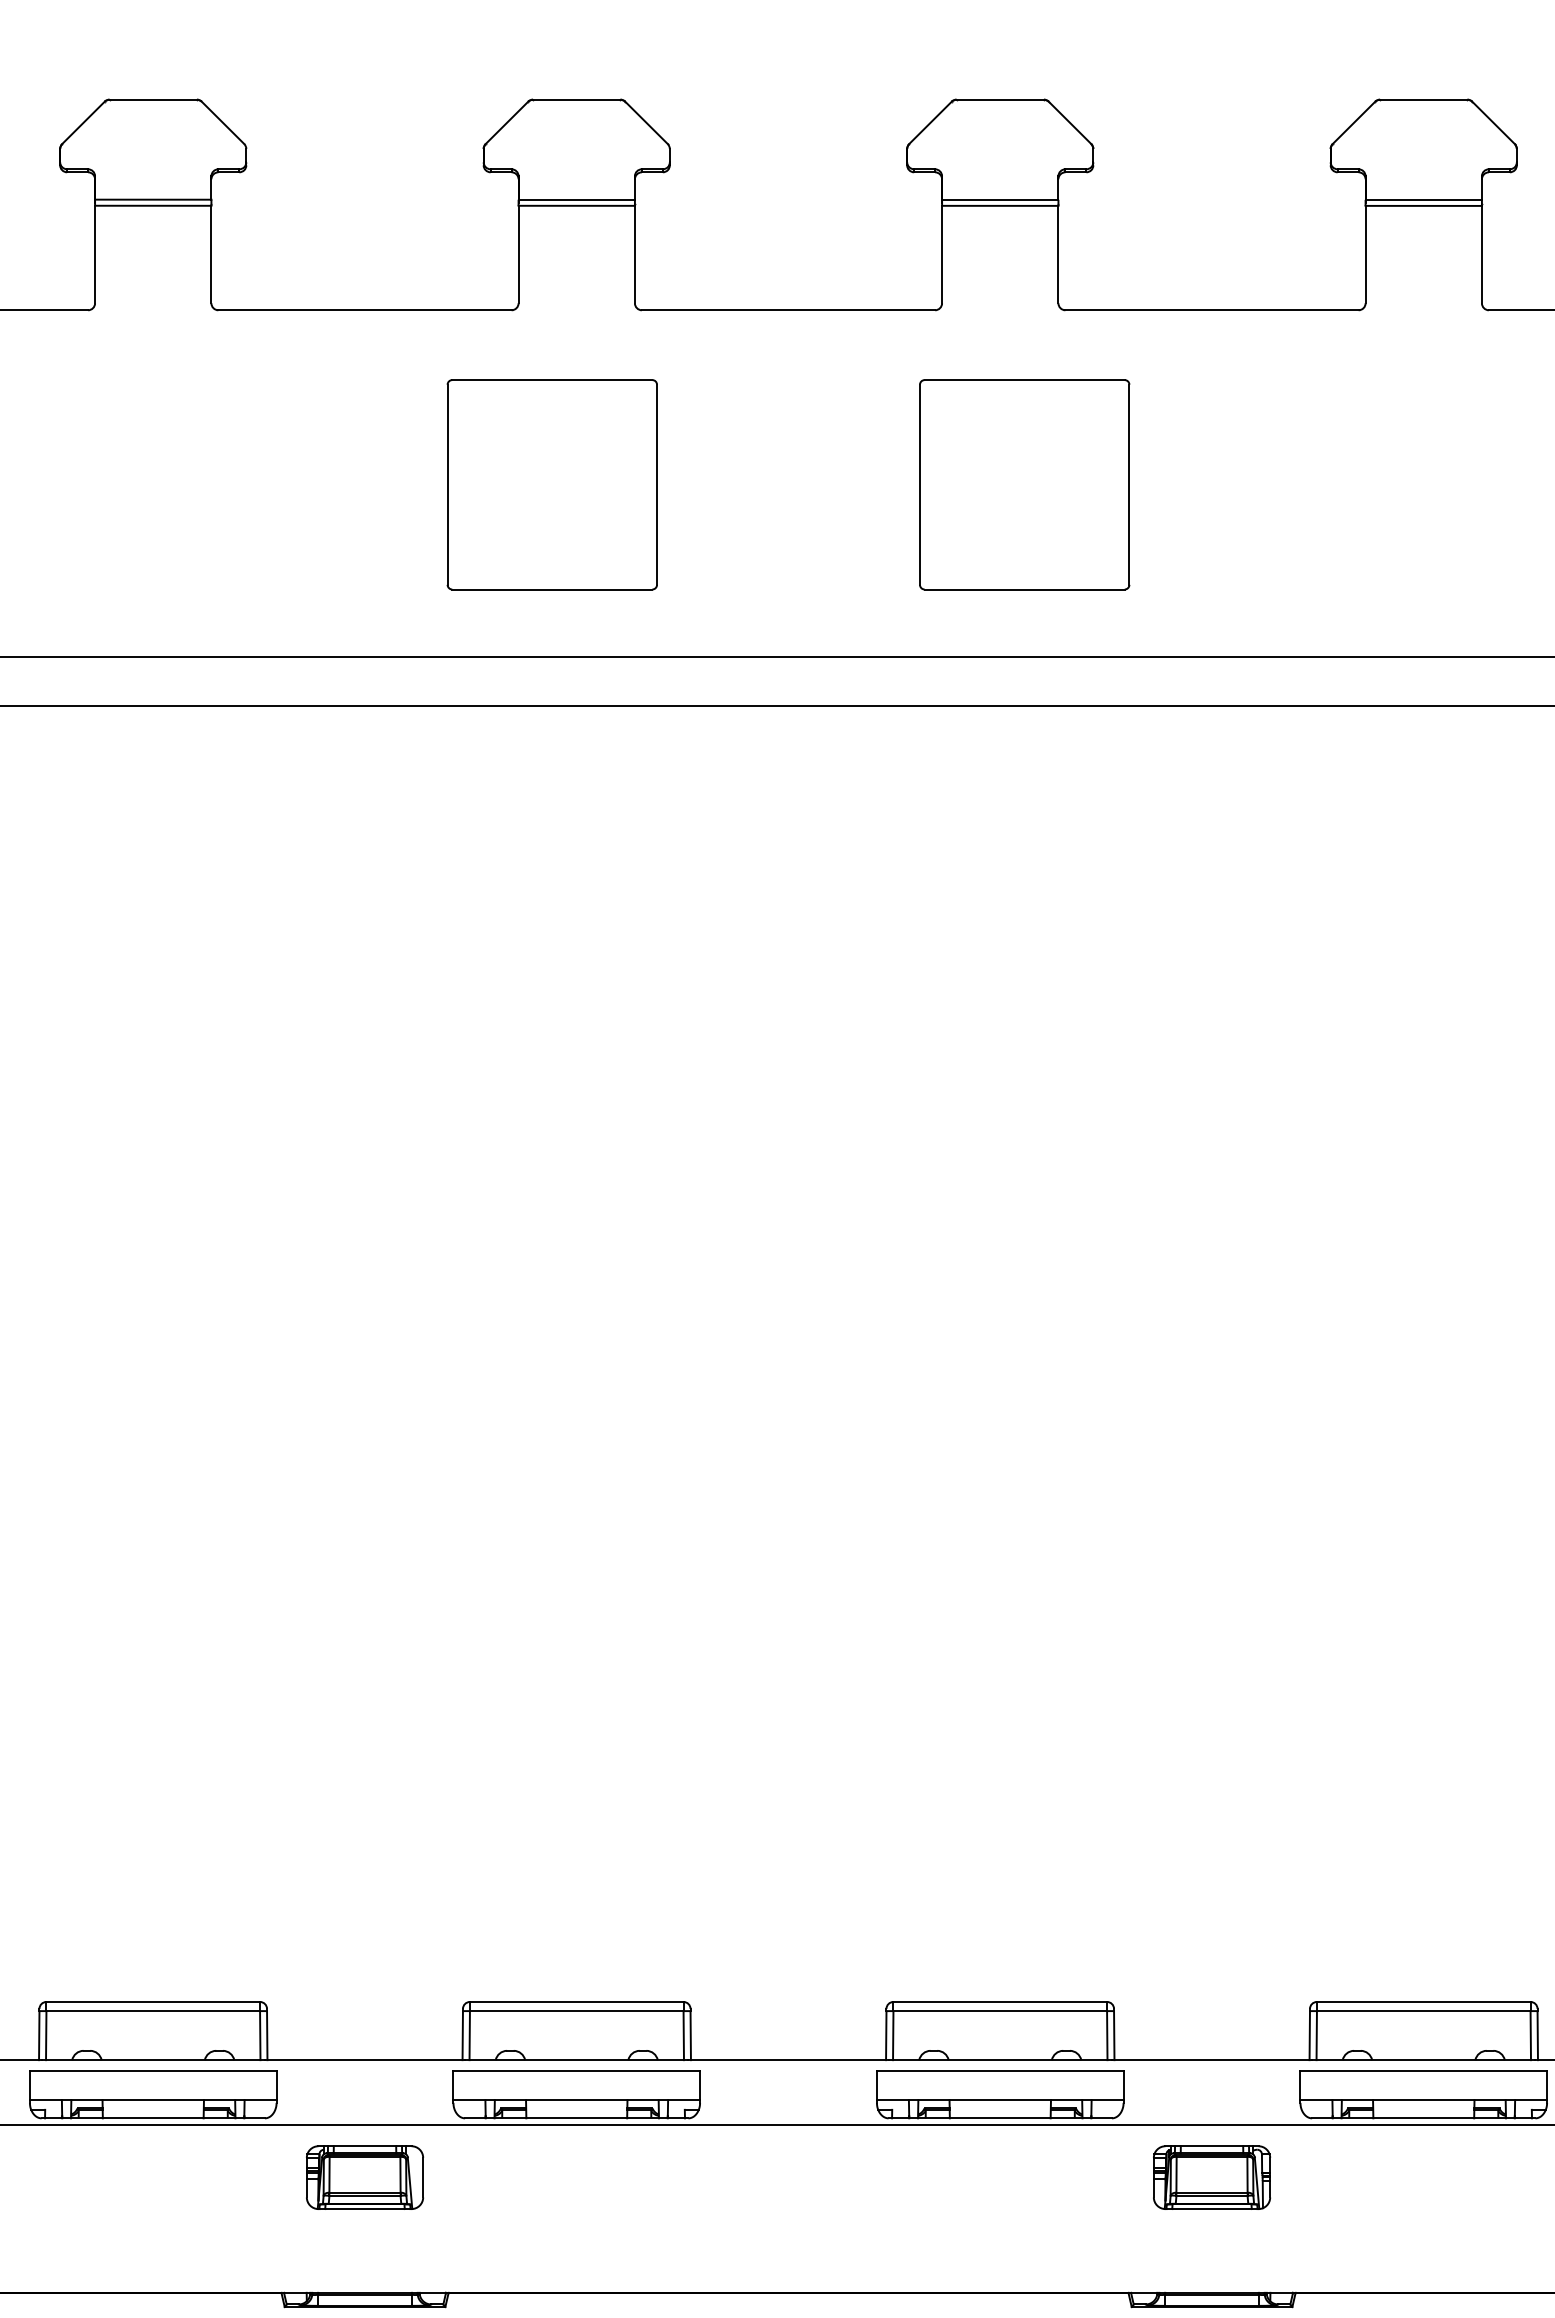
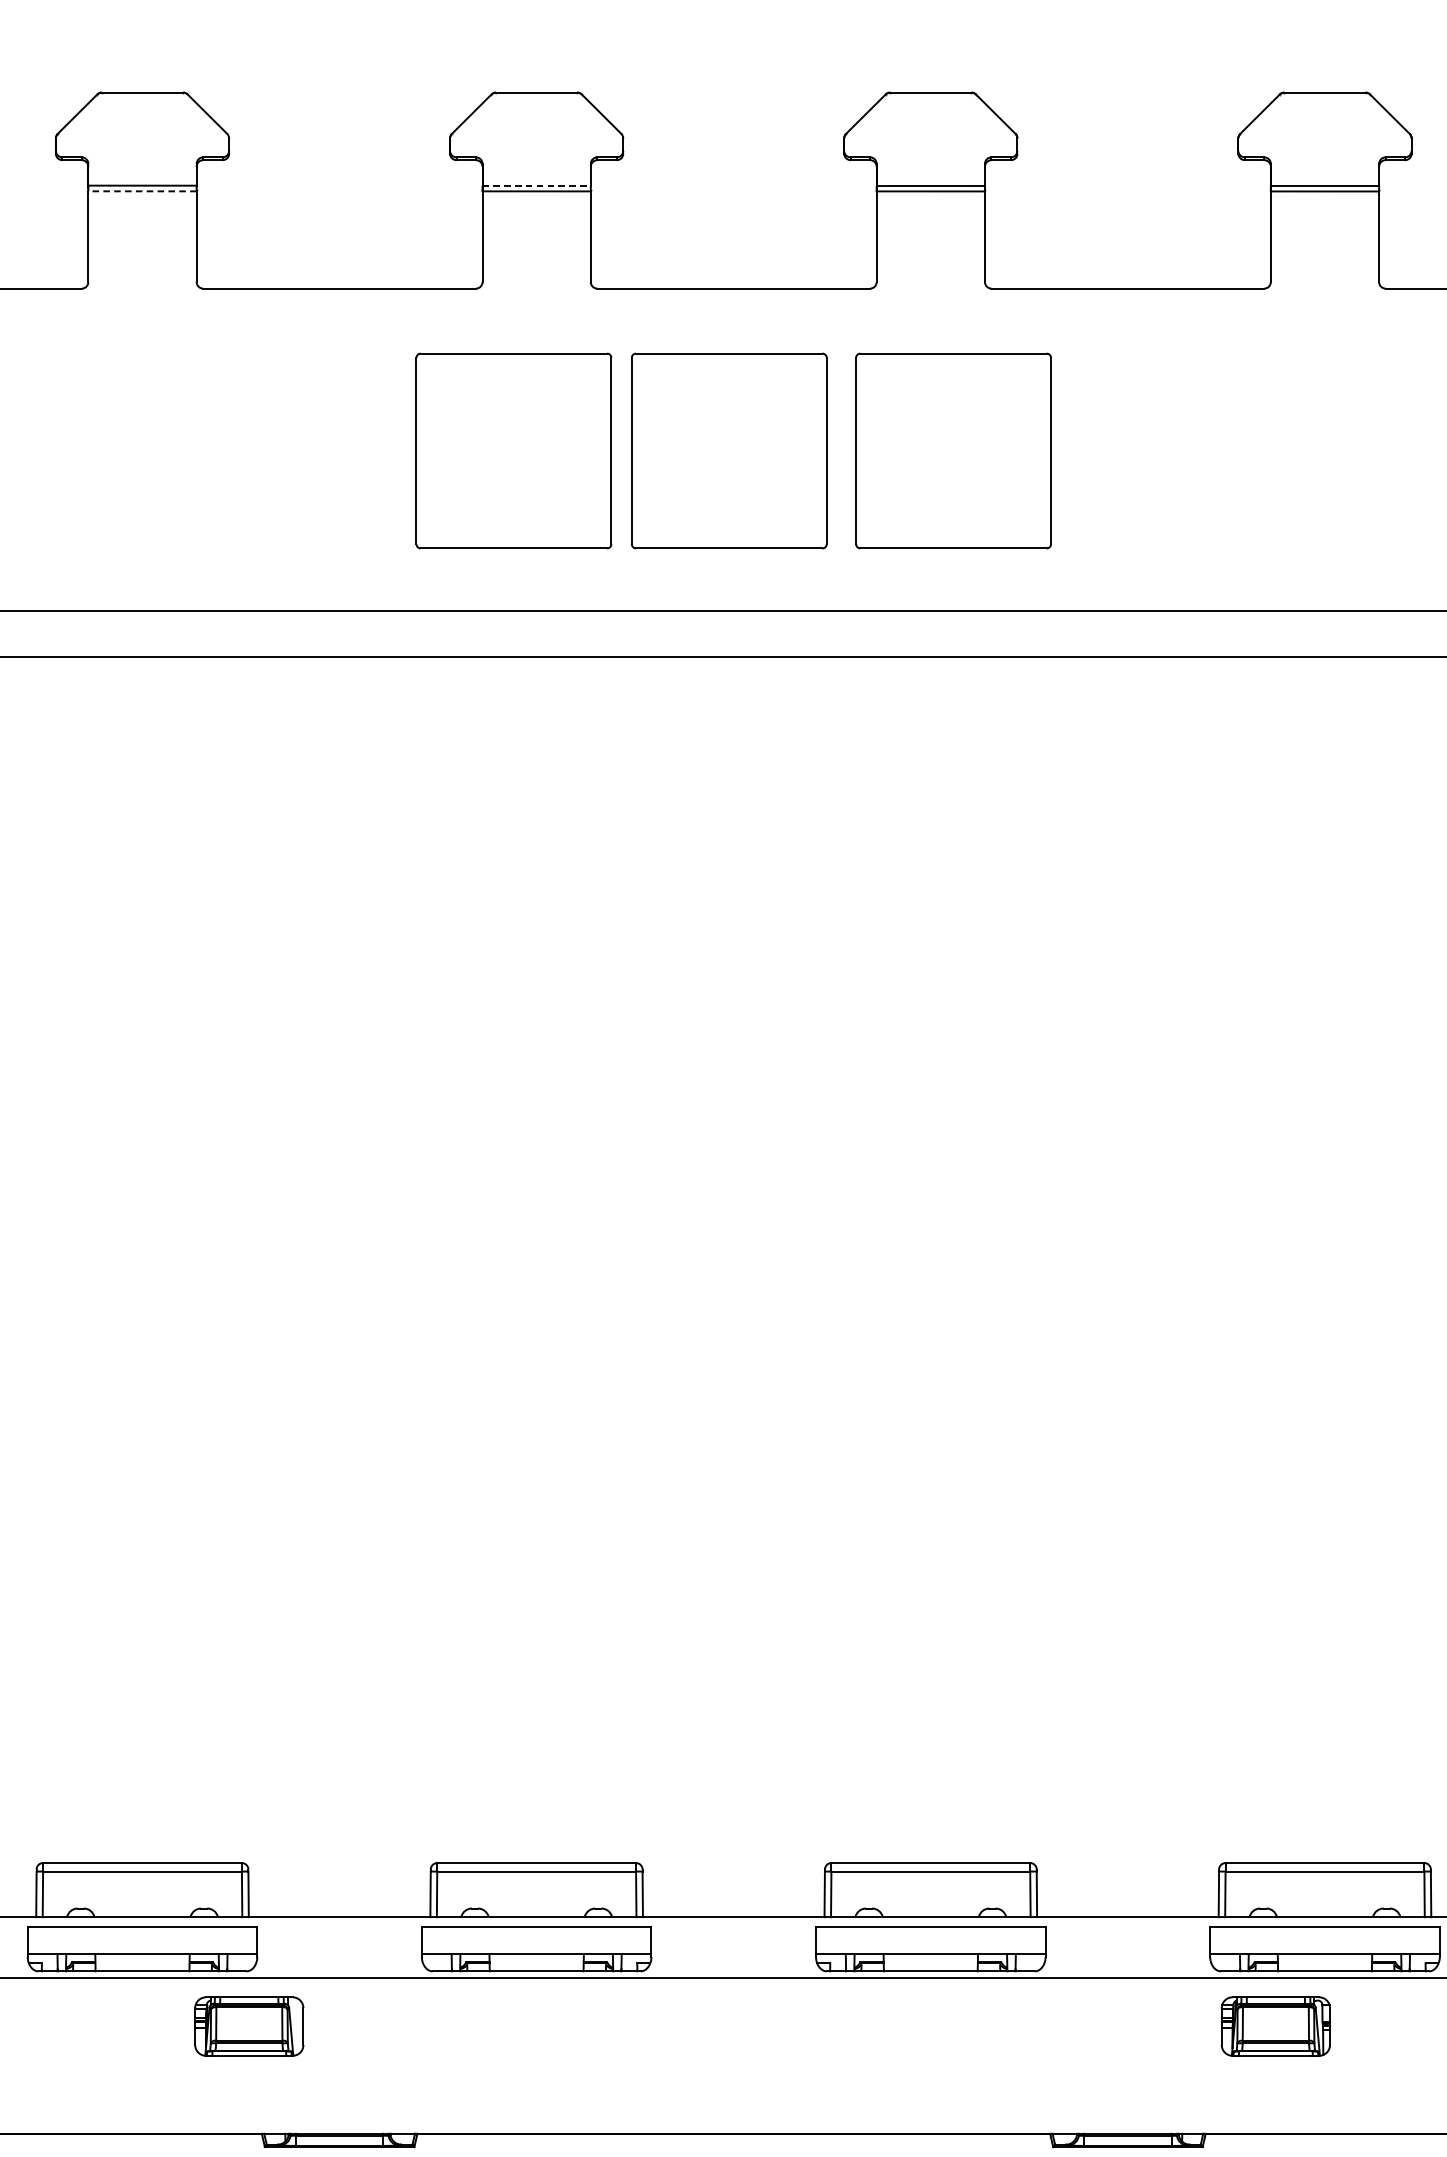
line: (577, 199) -> (537, 185), solid -> dashed
line: (152, 205) -> (141, 191), solid -> dashed
part: (783, 484) -> (729, 450), added
part: (364, 2177) -> (248, 2026), moved
part: (1212, 2177) -> (1276, 2026), moved

